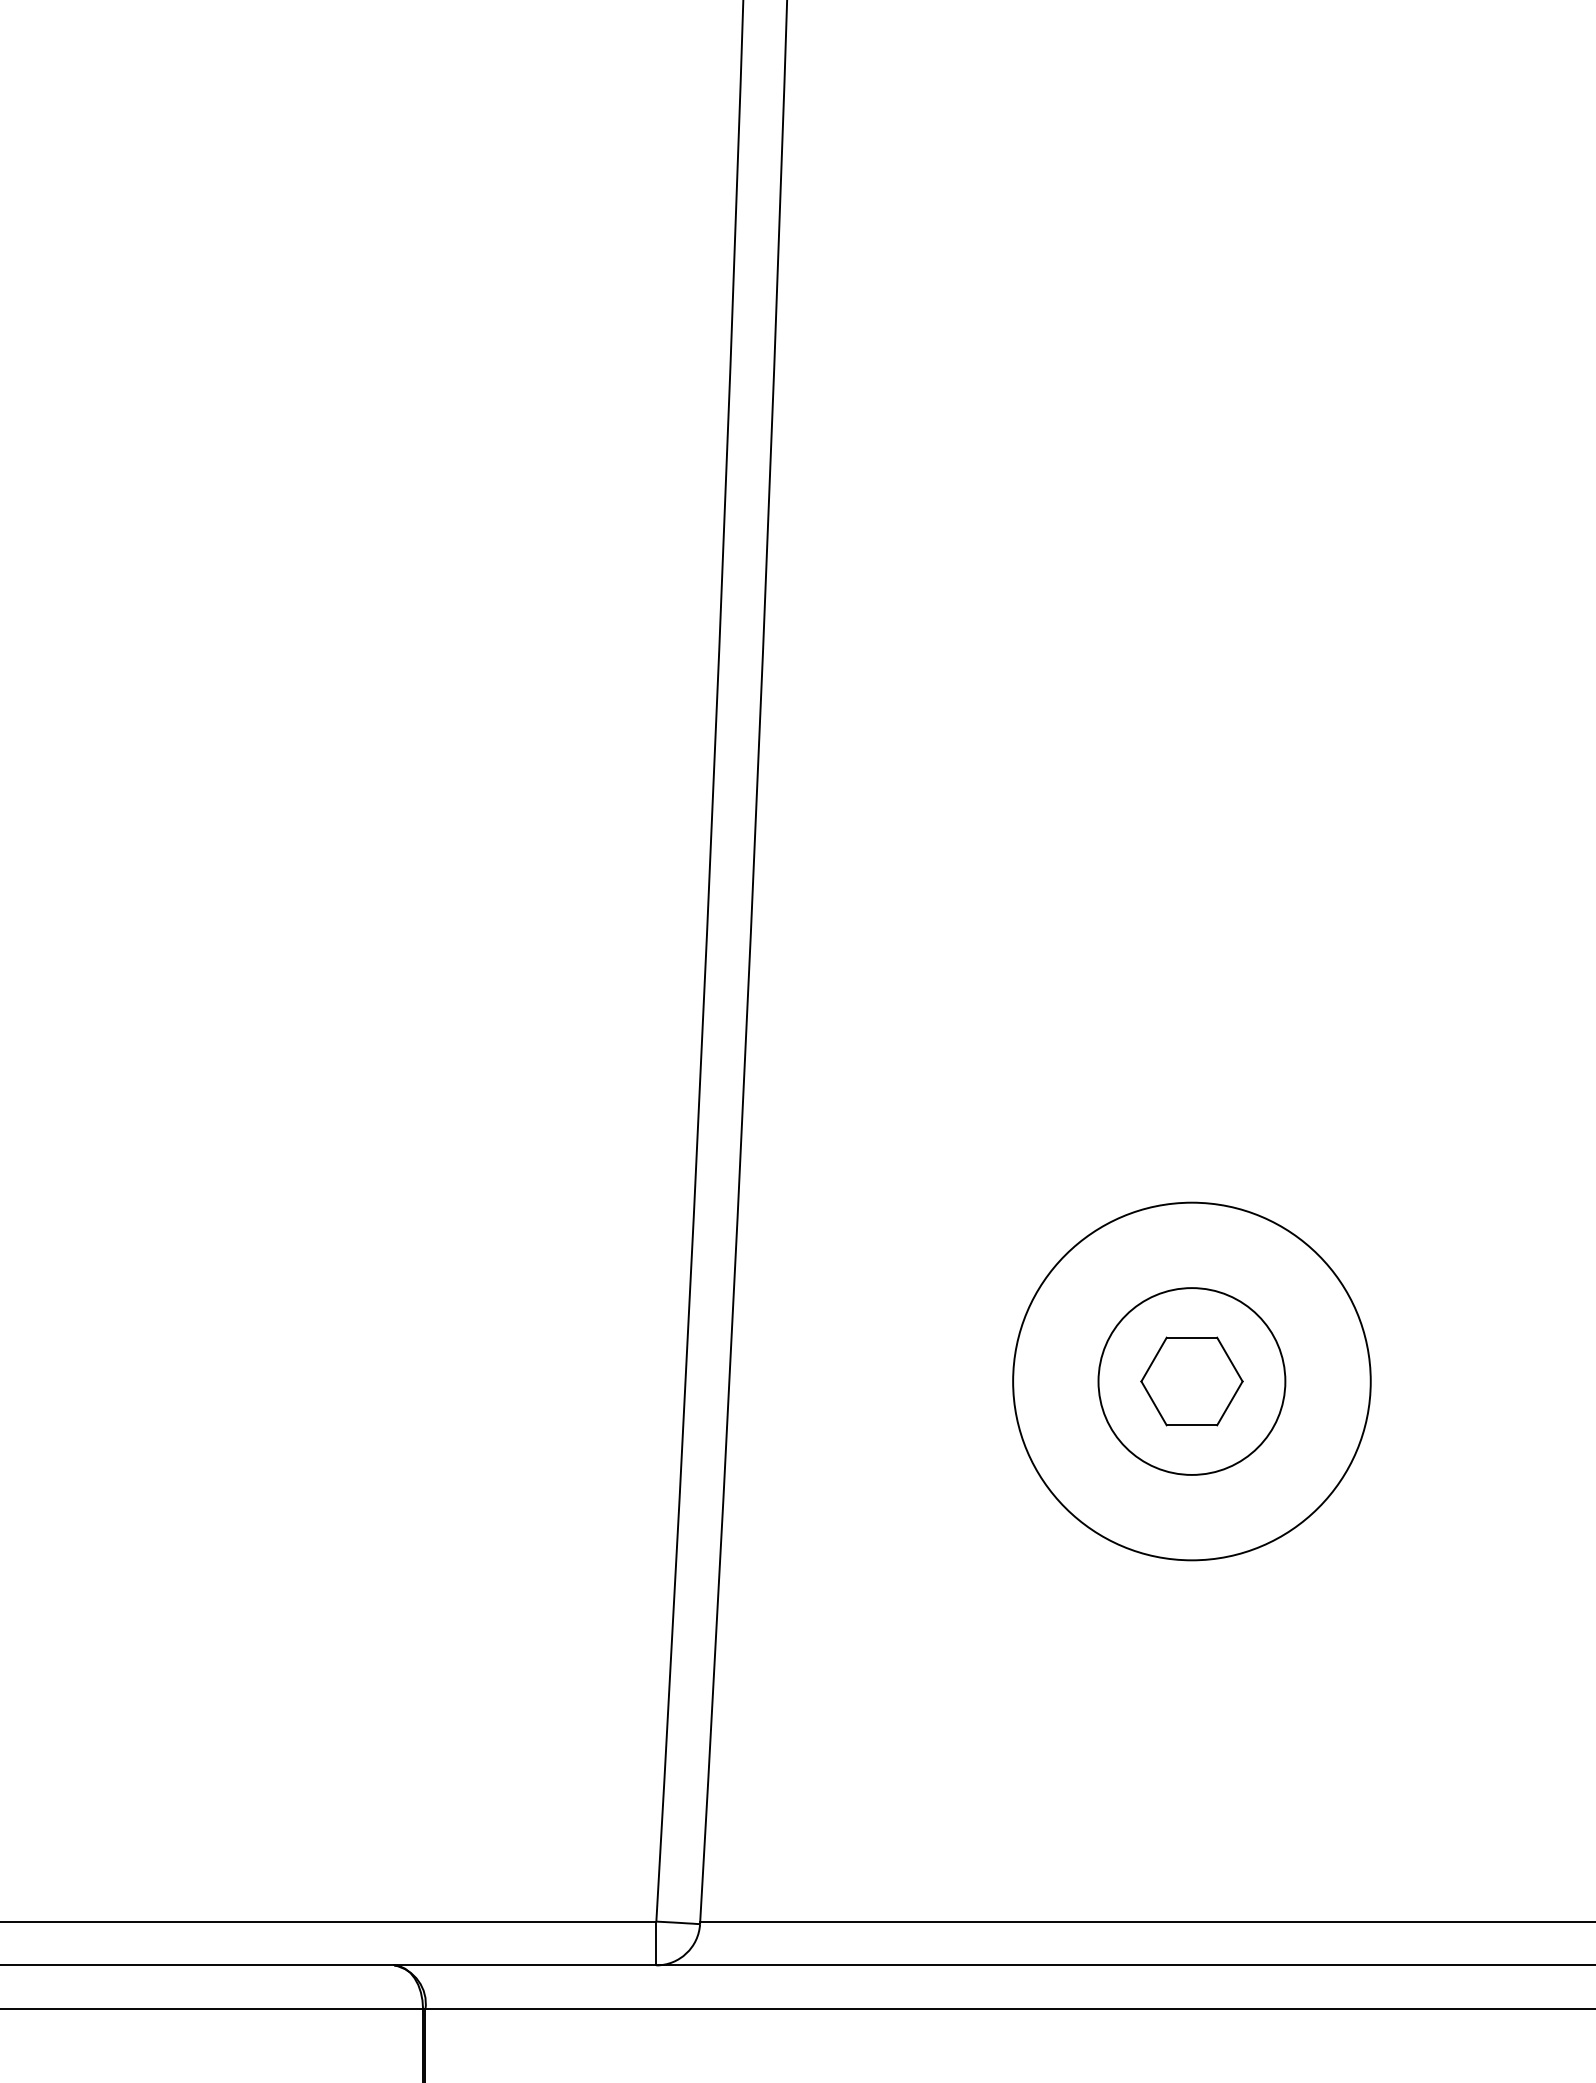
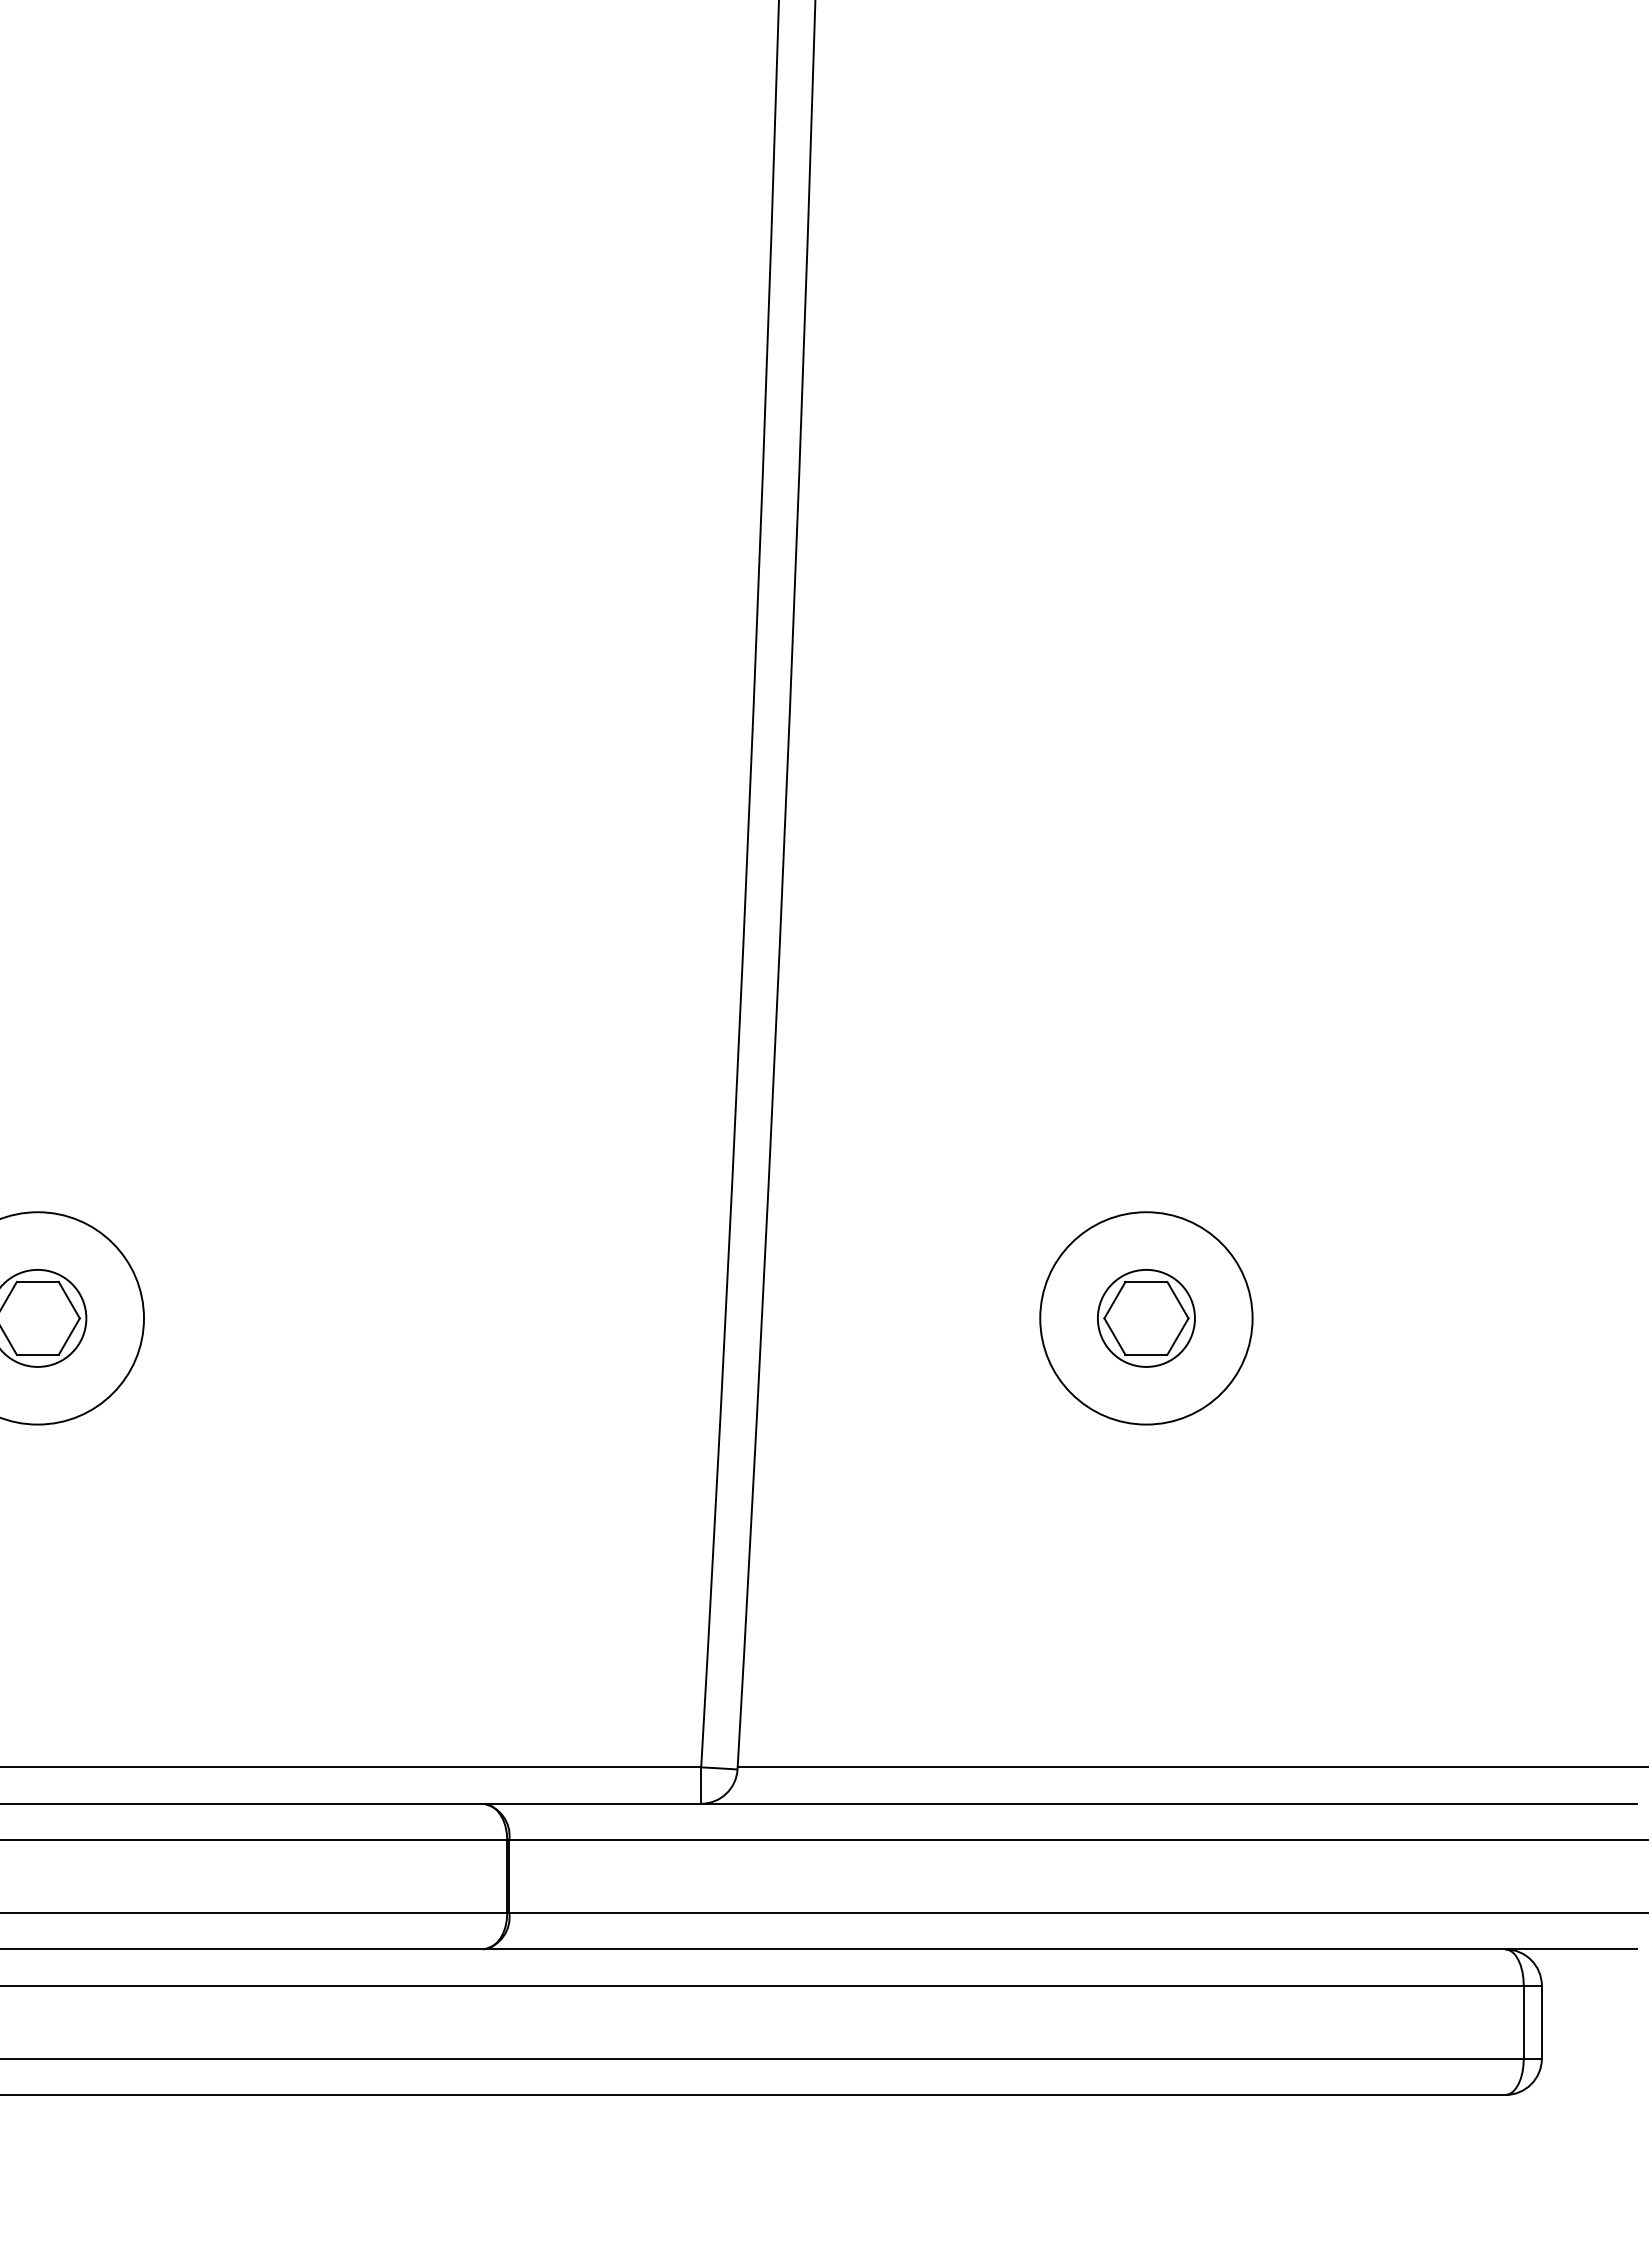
circle: (1190, 1380) -> (1145, 1317), size x0.62
circle: (1192, 1381) -> (1146, 1318), size x0.71

